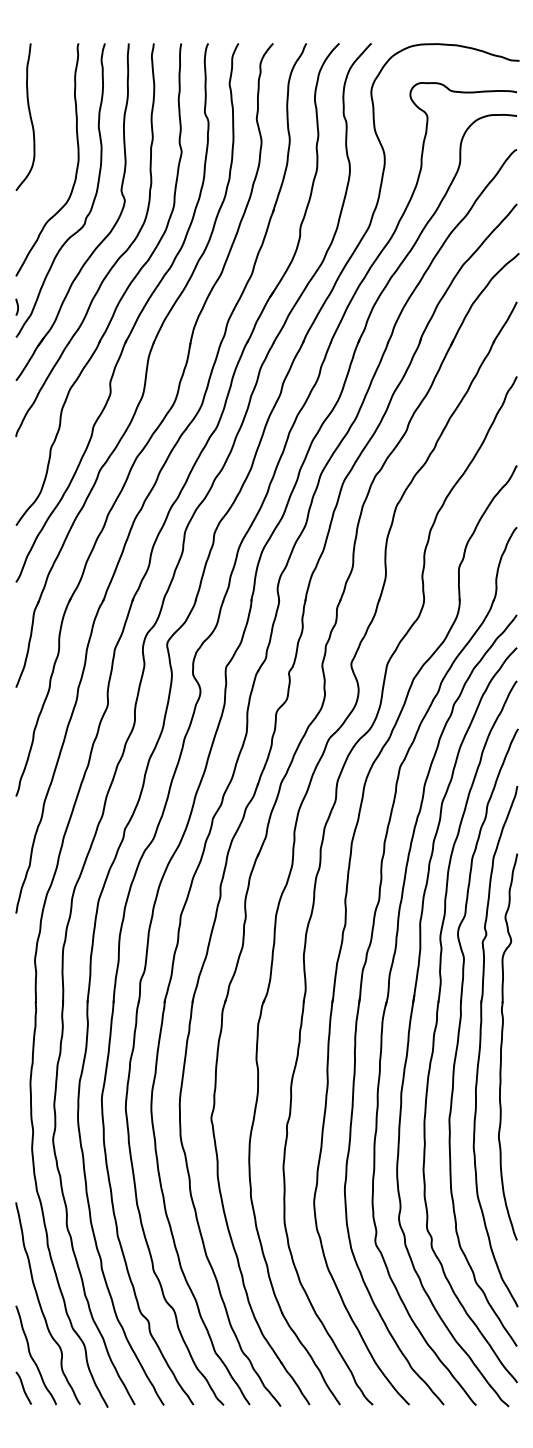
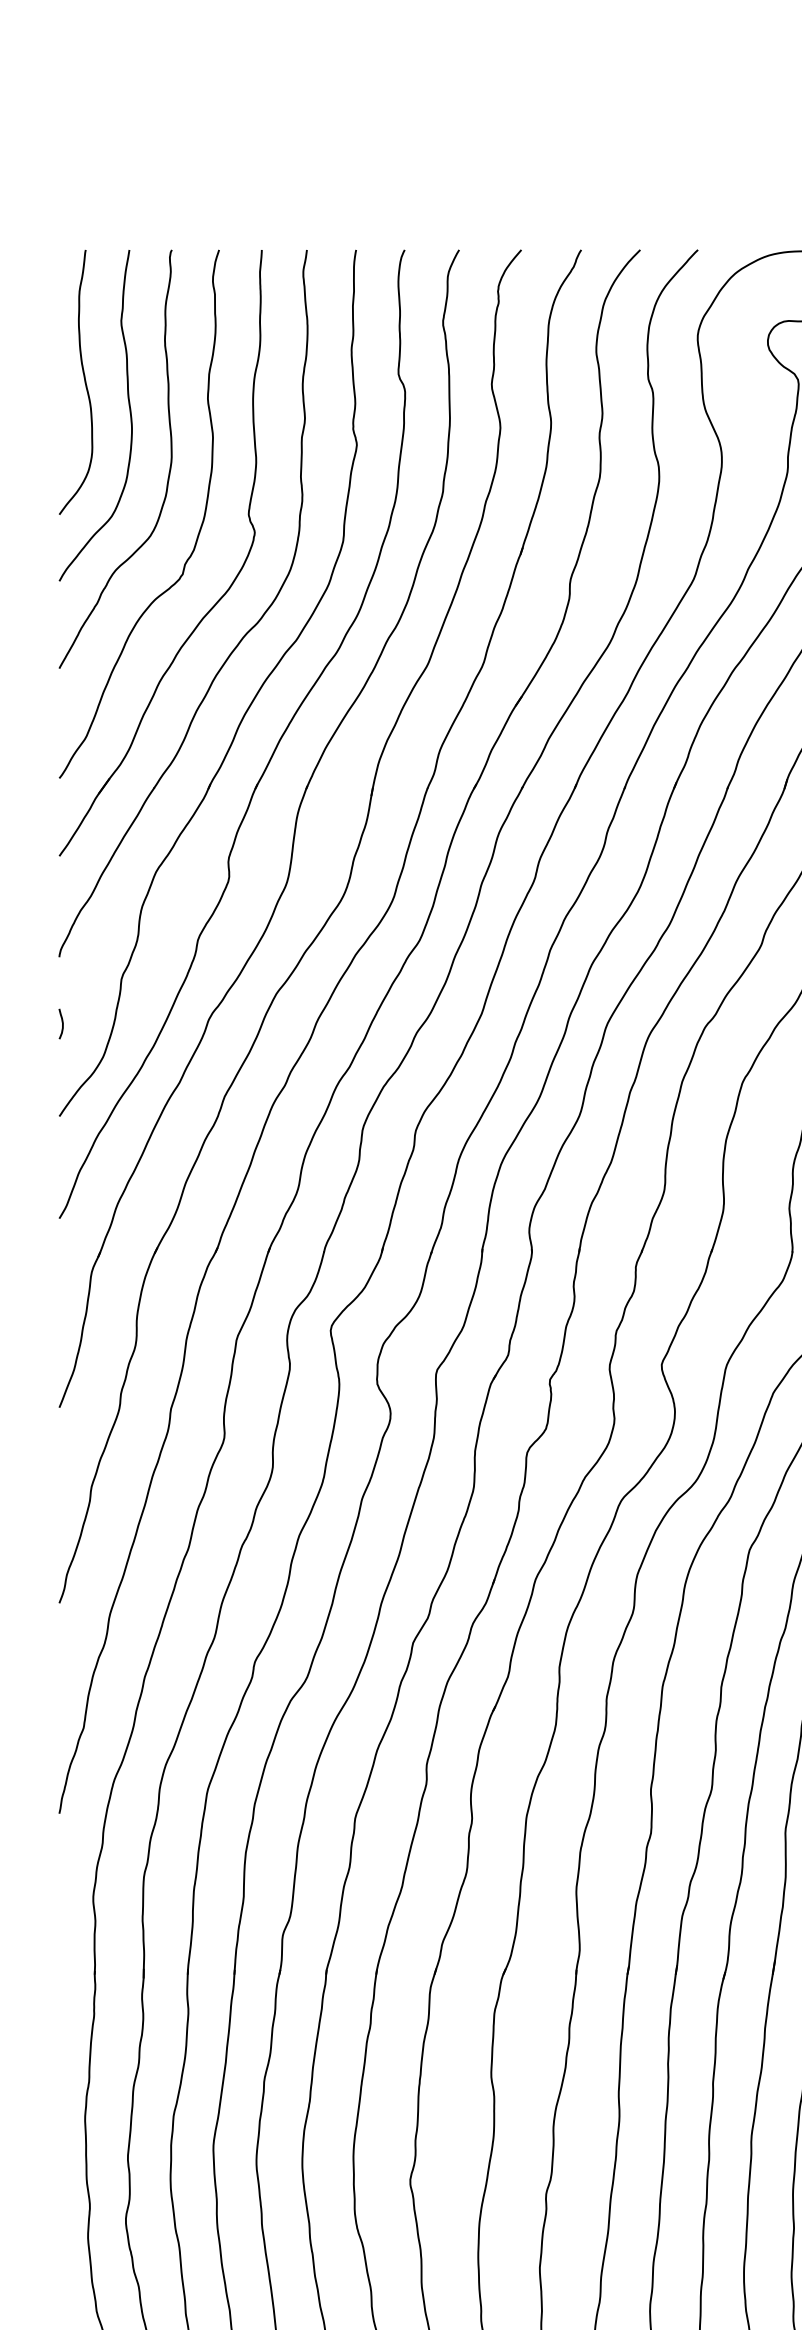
curve: (54, 133) -> (128, 411), added
curve: (17, 306) -> (61, 1022), moved

